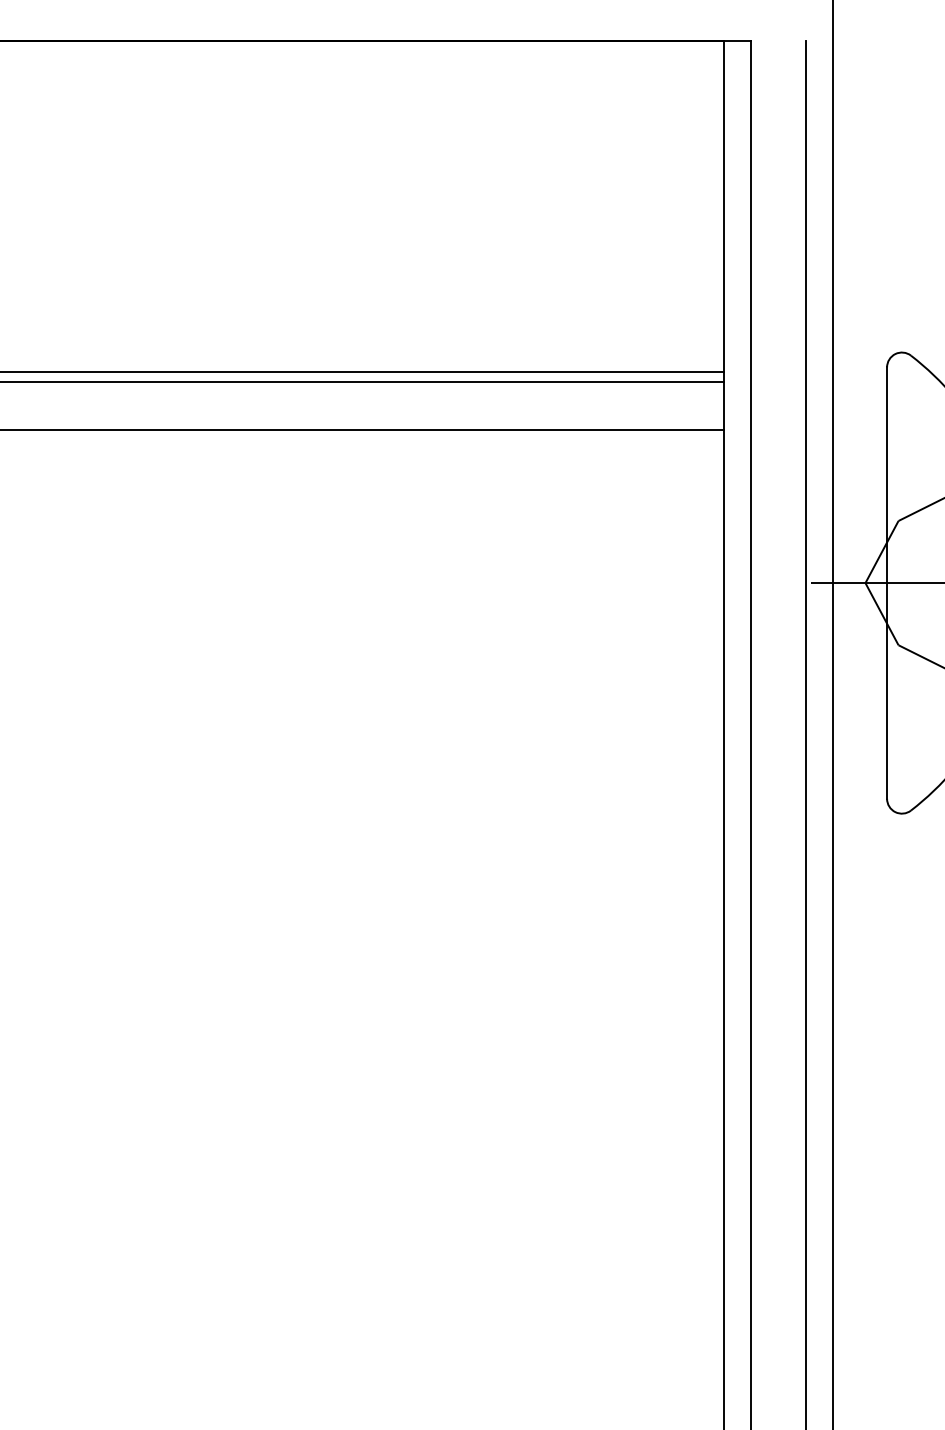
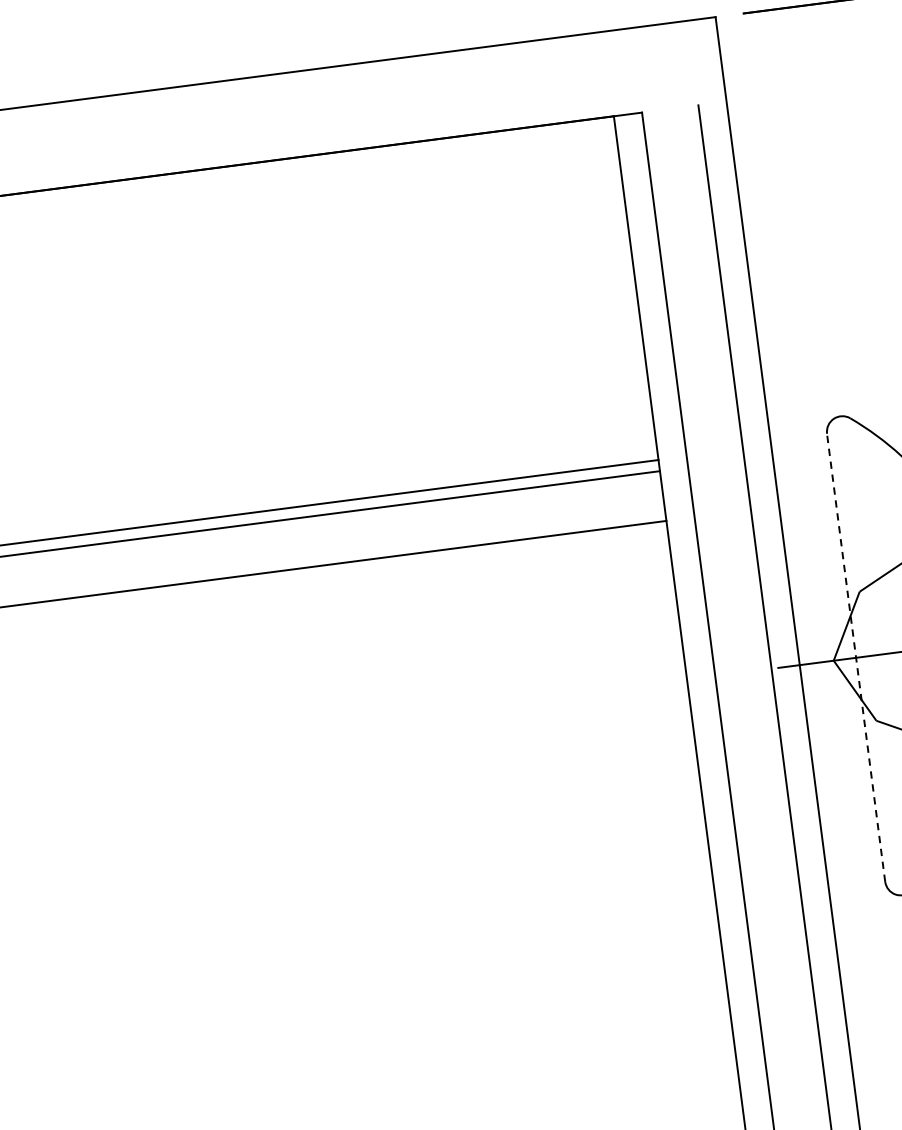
line: (887, 583) -> (856, 658), solid -> dashed

